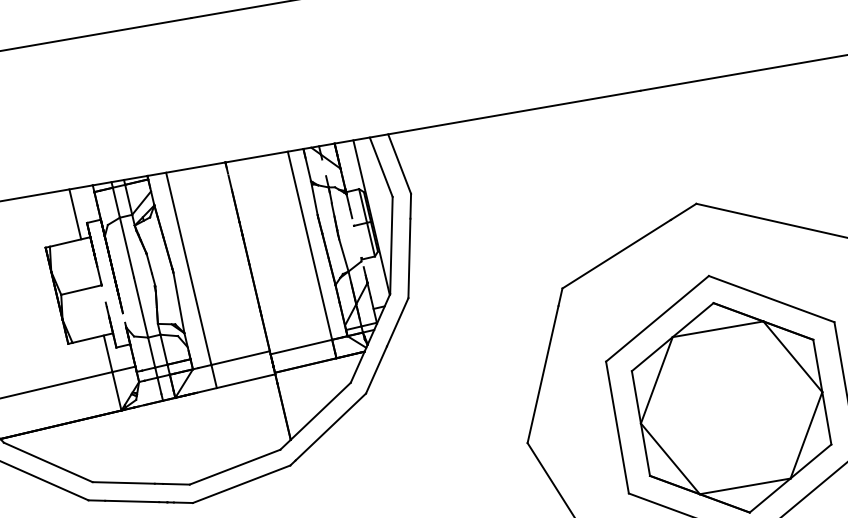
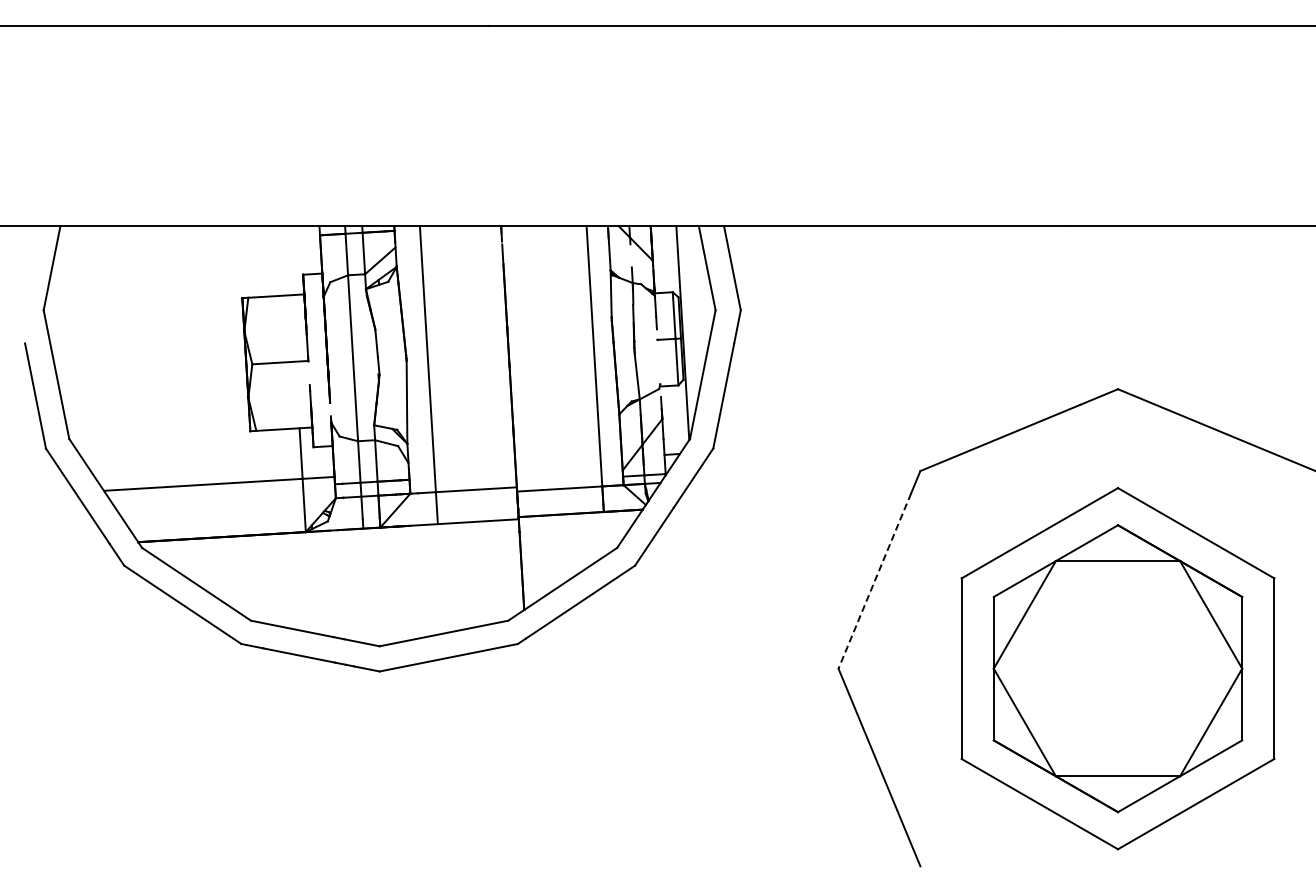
line: (75, 214) -> (289, 260), removed
line: (542, 374) -> (874, 581), solid -> dashed

